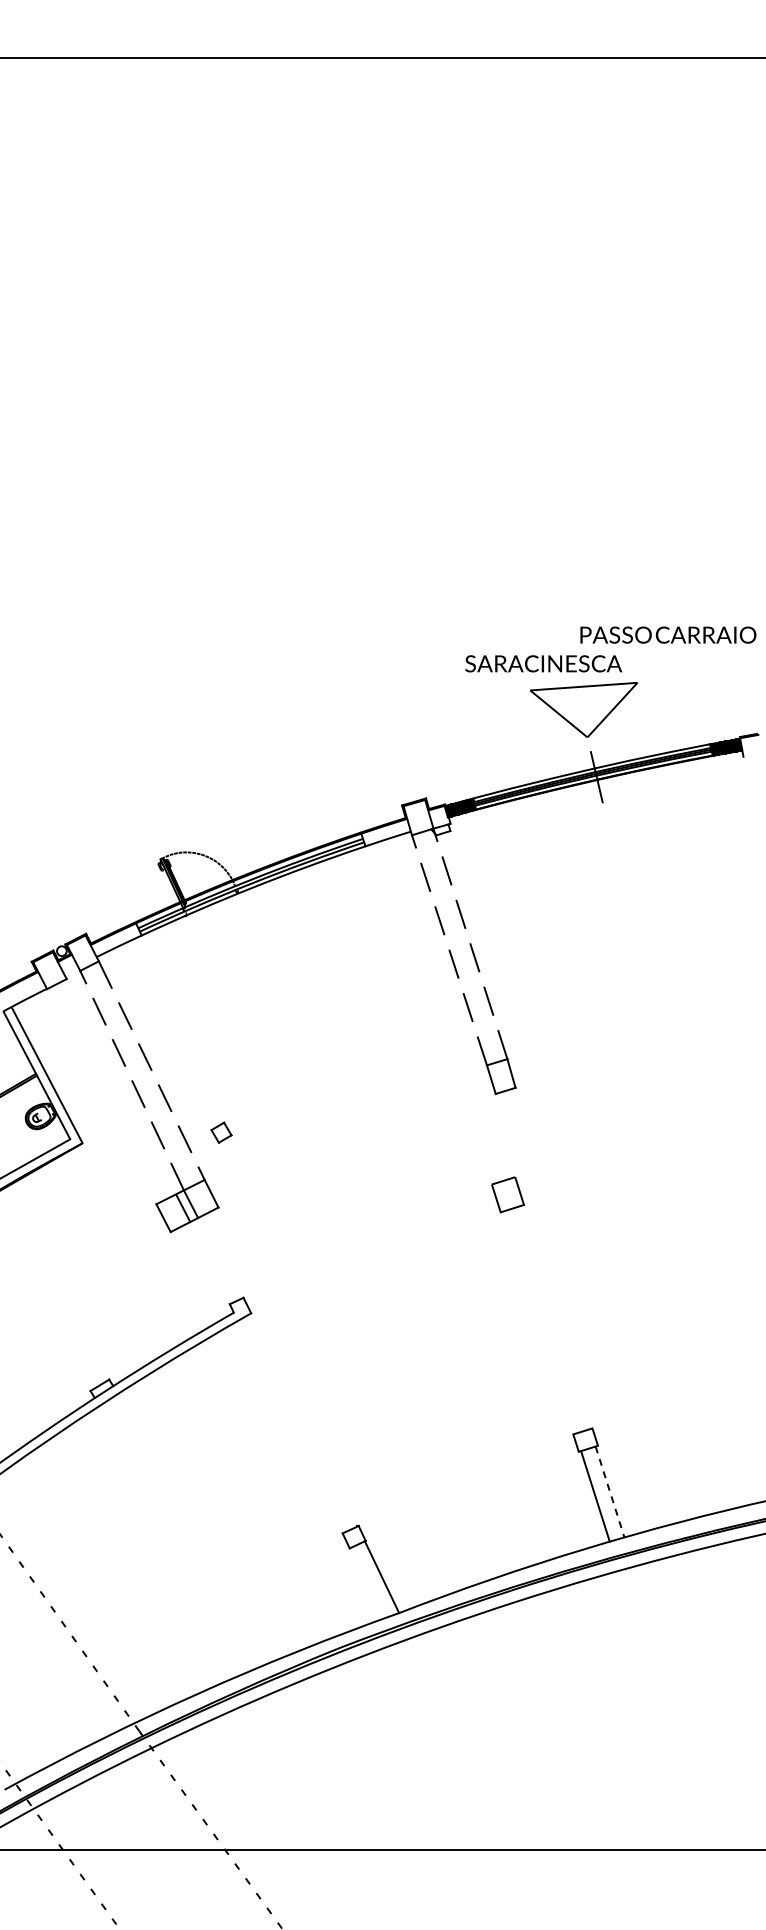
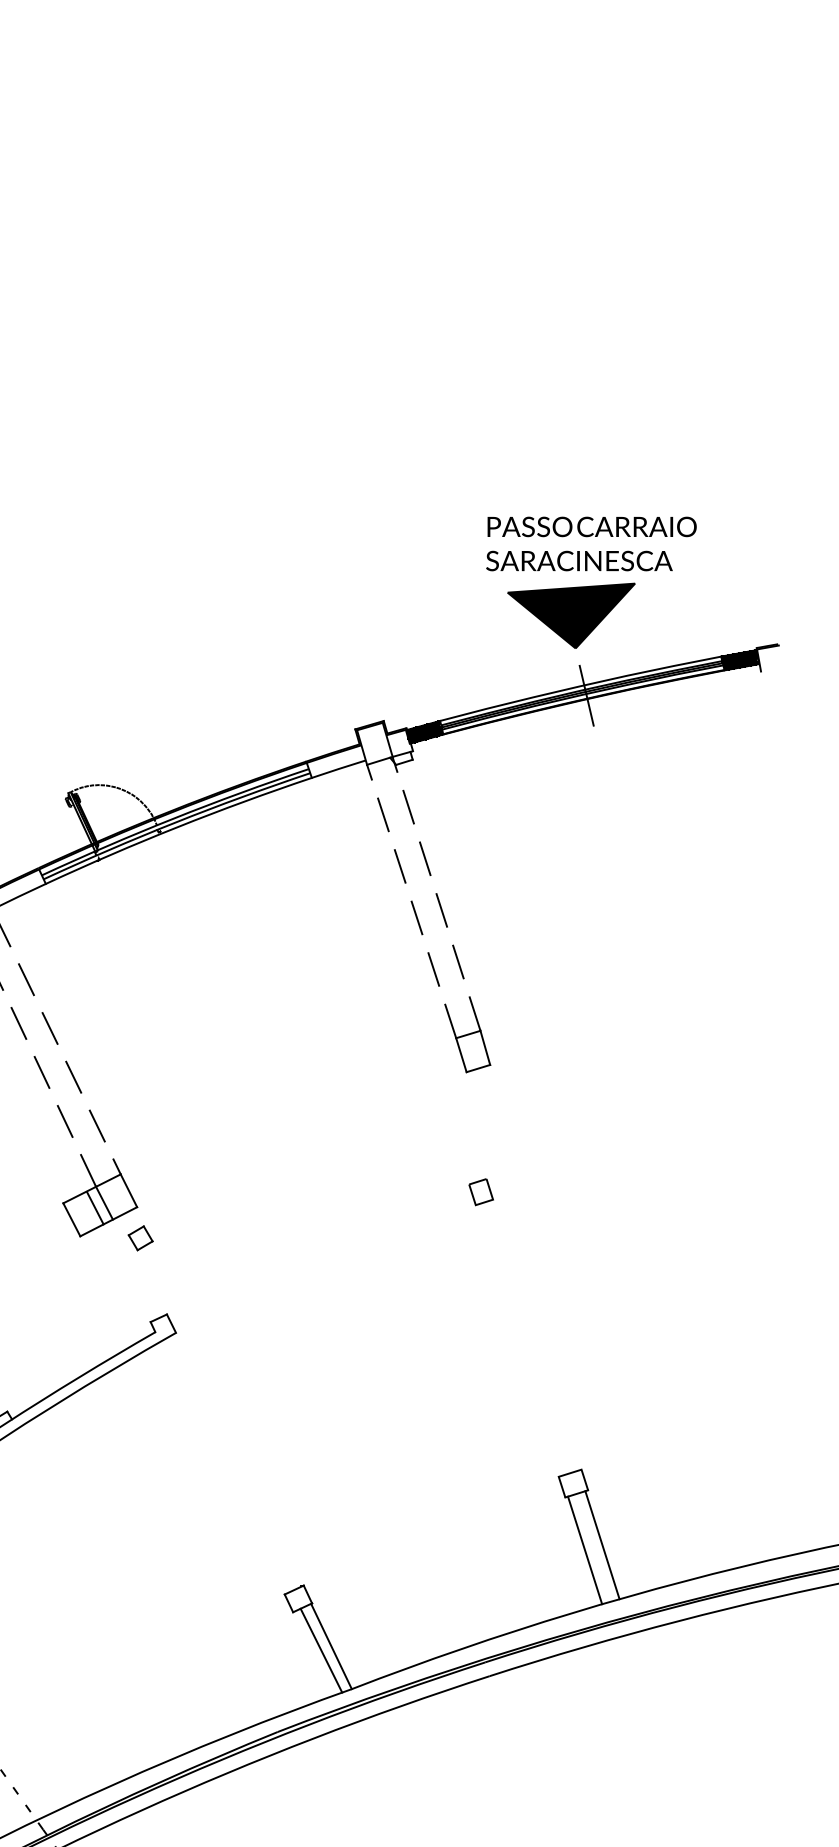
text: (668, 634) -> (592, 526), moved
text: (543, 663) -> (579, 560), moved
fill: (583, 709) -> (570, 615), added
part: (221, 1132) -> (140, 1238), moved
part: (507, 1194) -> (480, 1191), size x0.62
line: (610, 1491) -> (603, 1544), dashed -> solid
line: (373, 1580) -> (321, 1650), added

